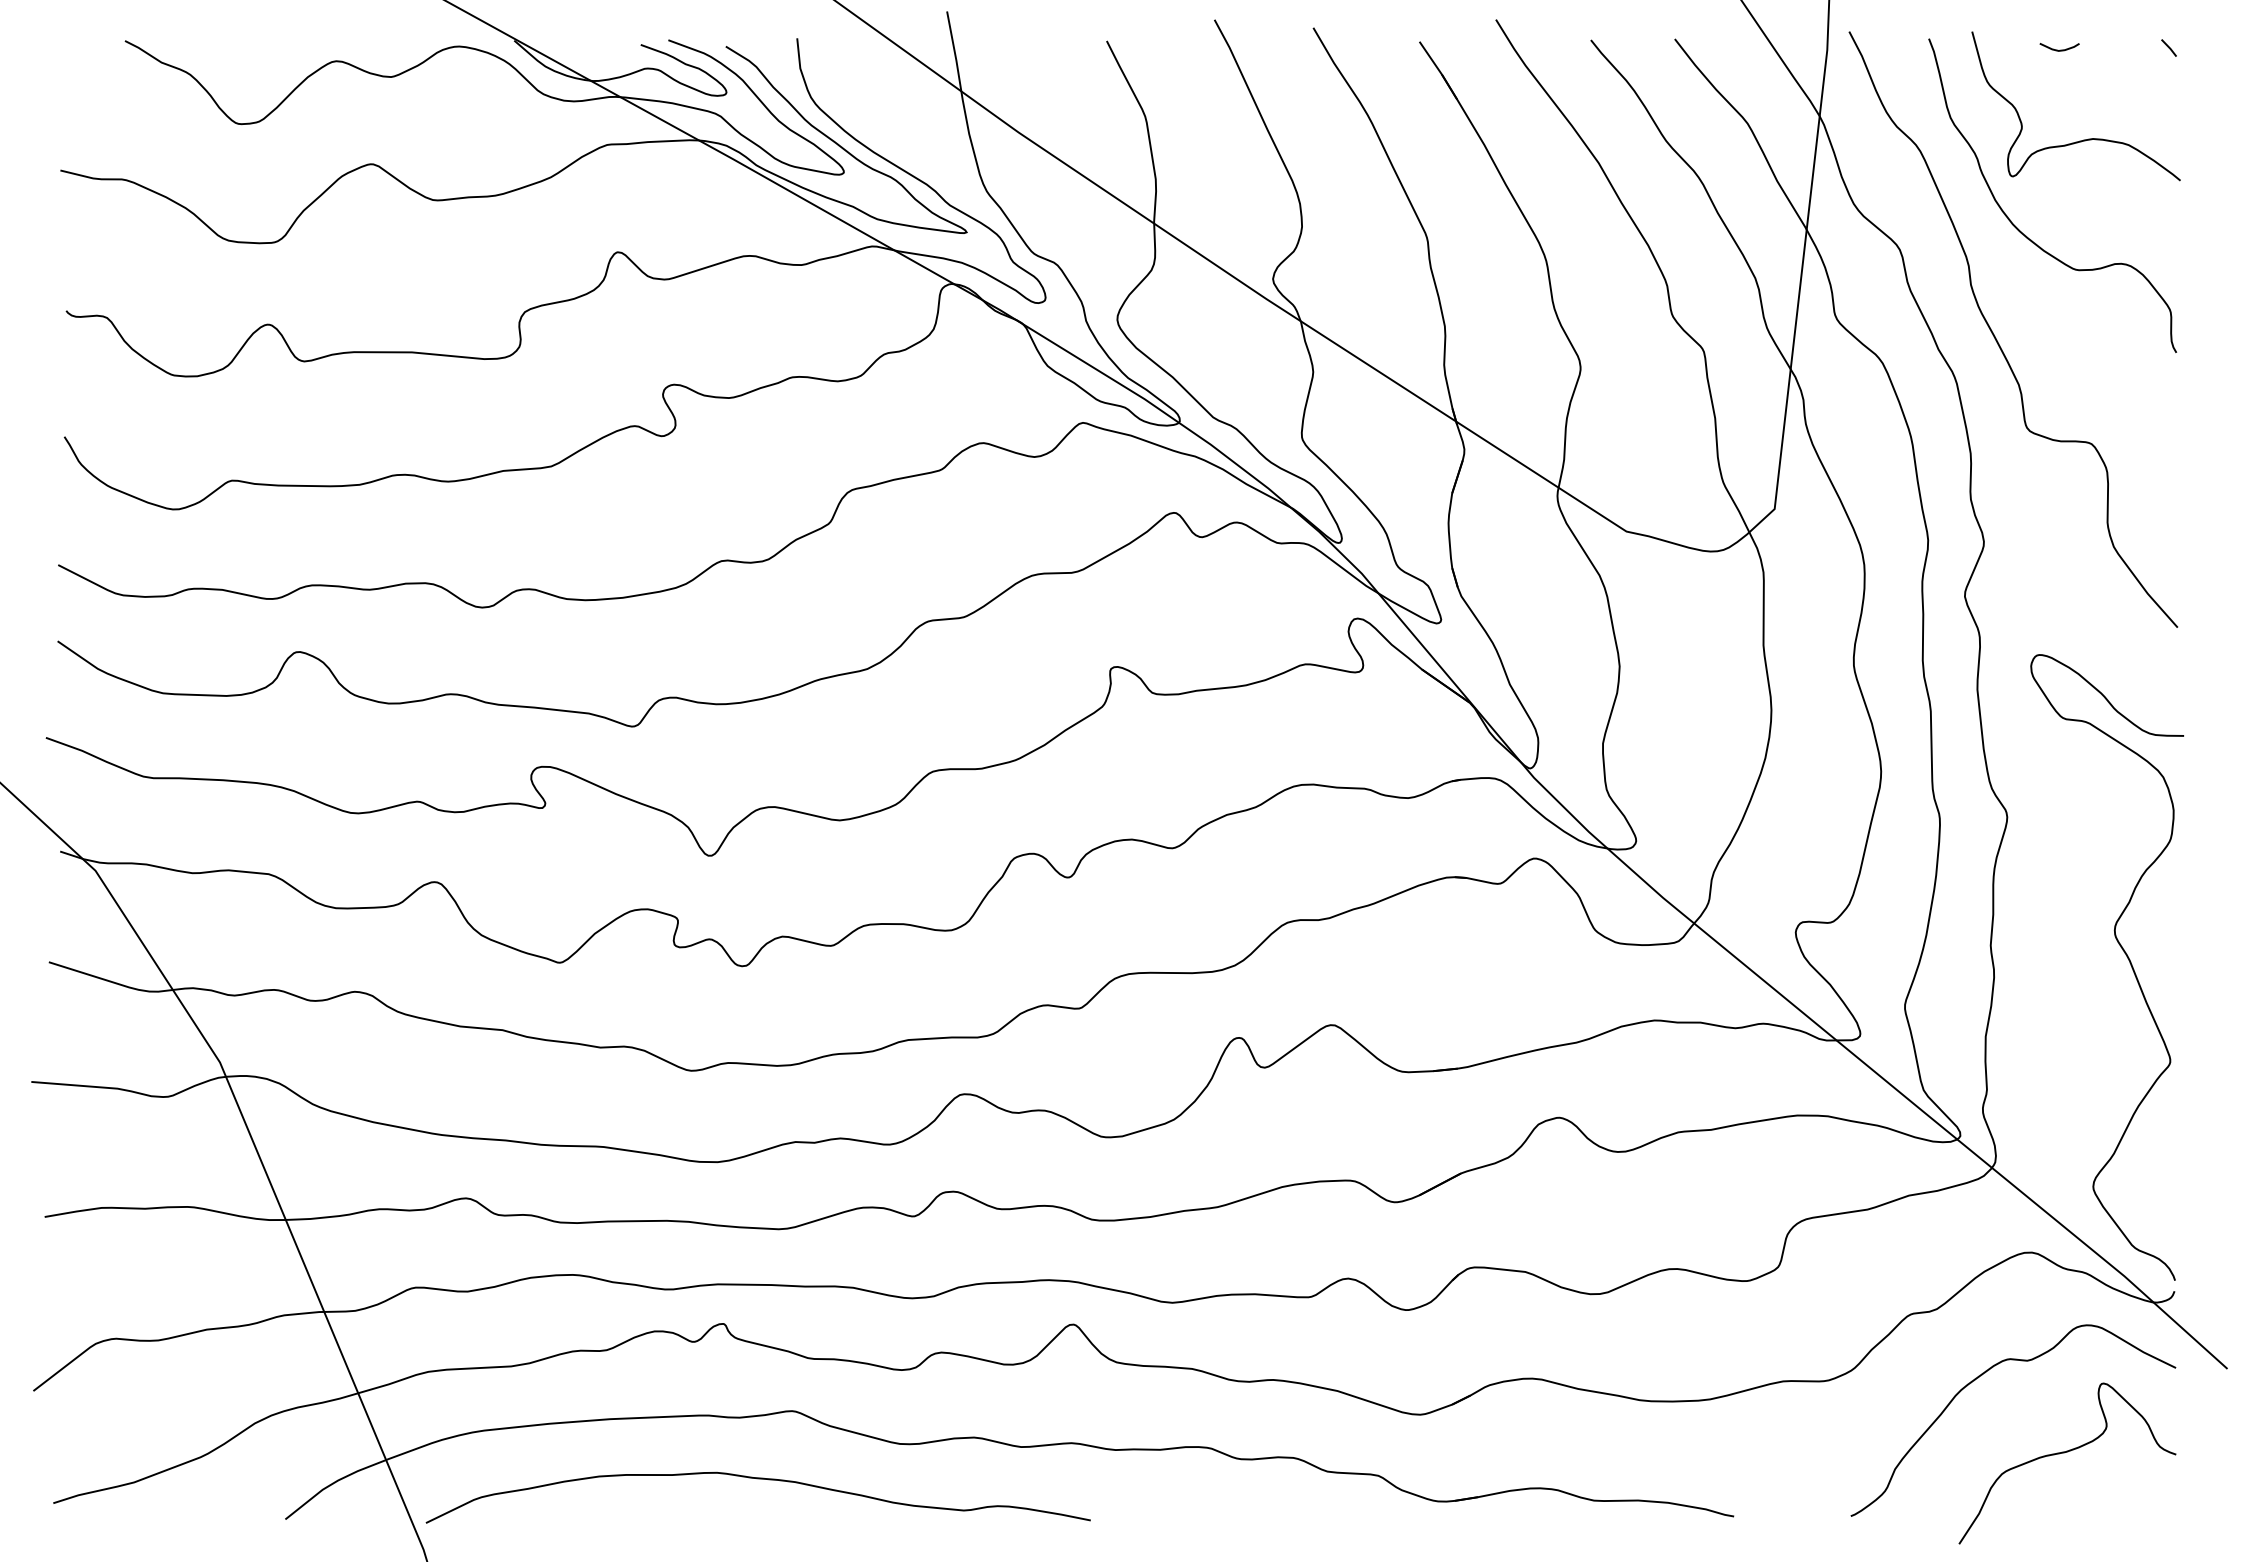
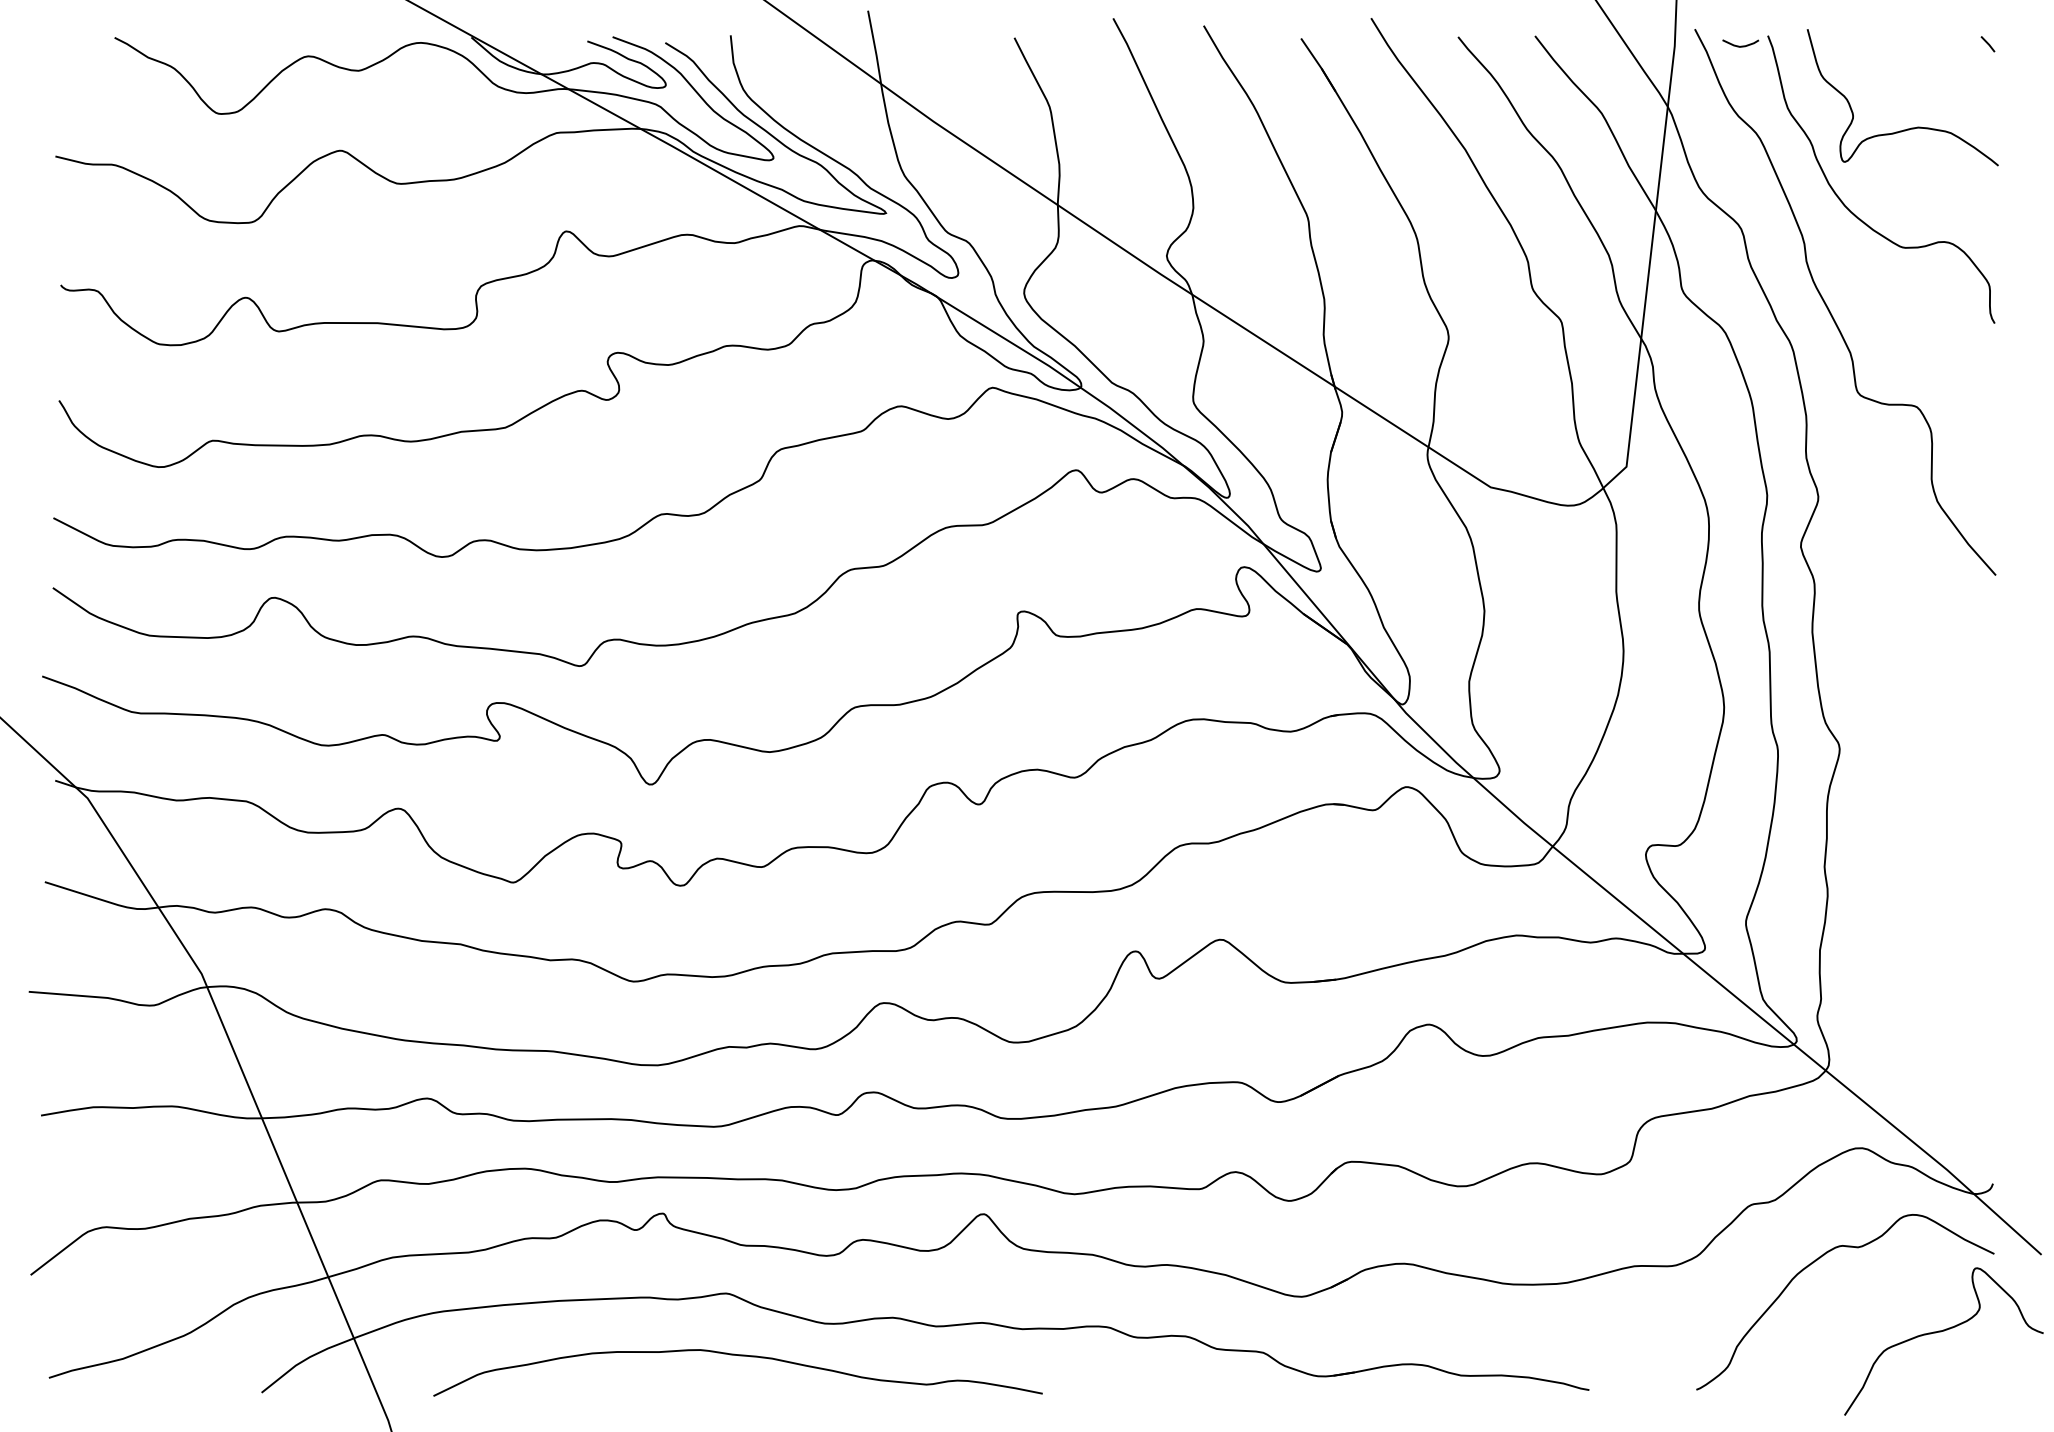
curve: (2059, 49) -> (1740, 45), moved
curve: (2125, 956) -> (1948, 876), removed
curve: (2064, 1453) -> (1941, 1332), moved
curve: (759, 1479) -> (739, 1356), moved

